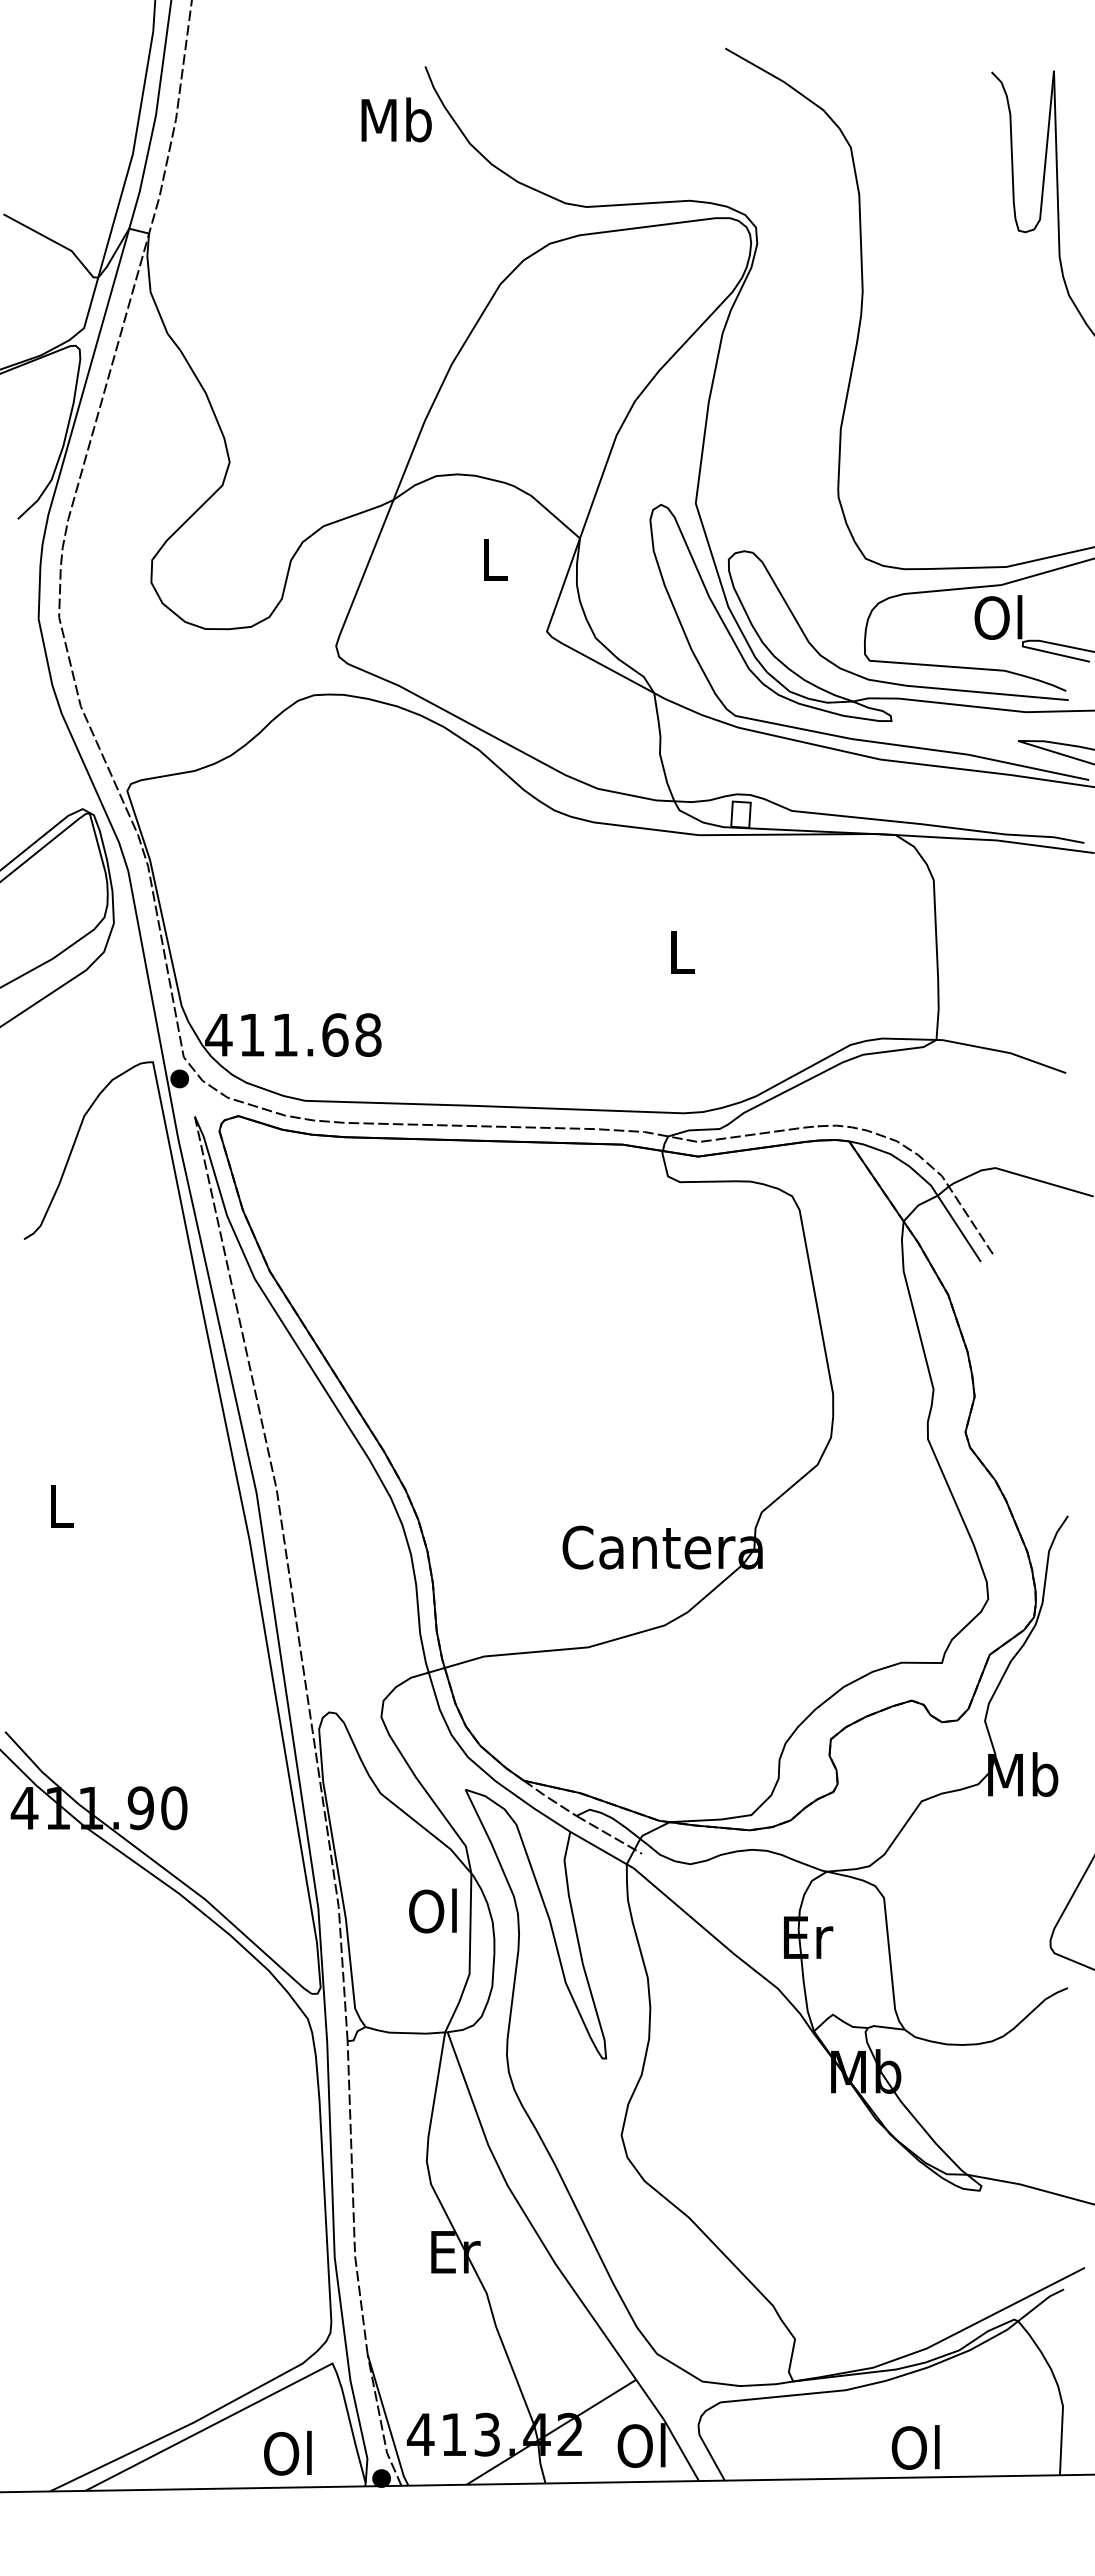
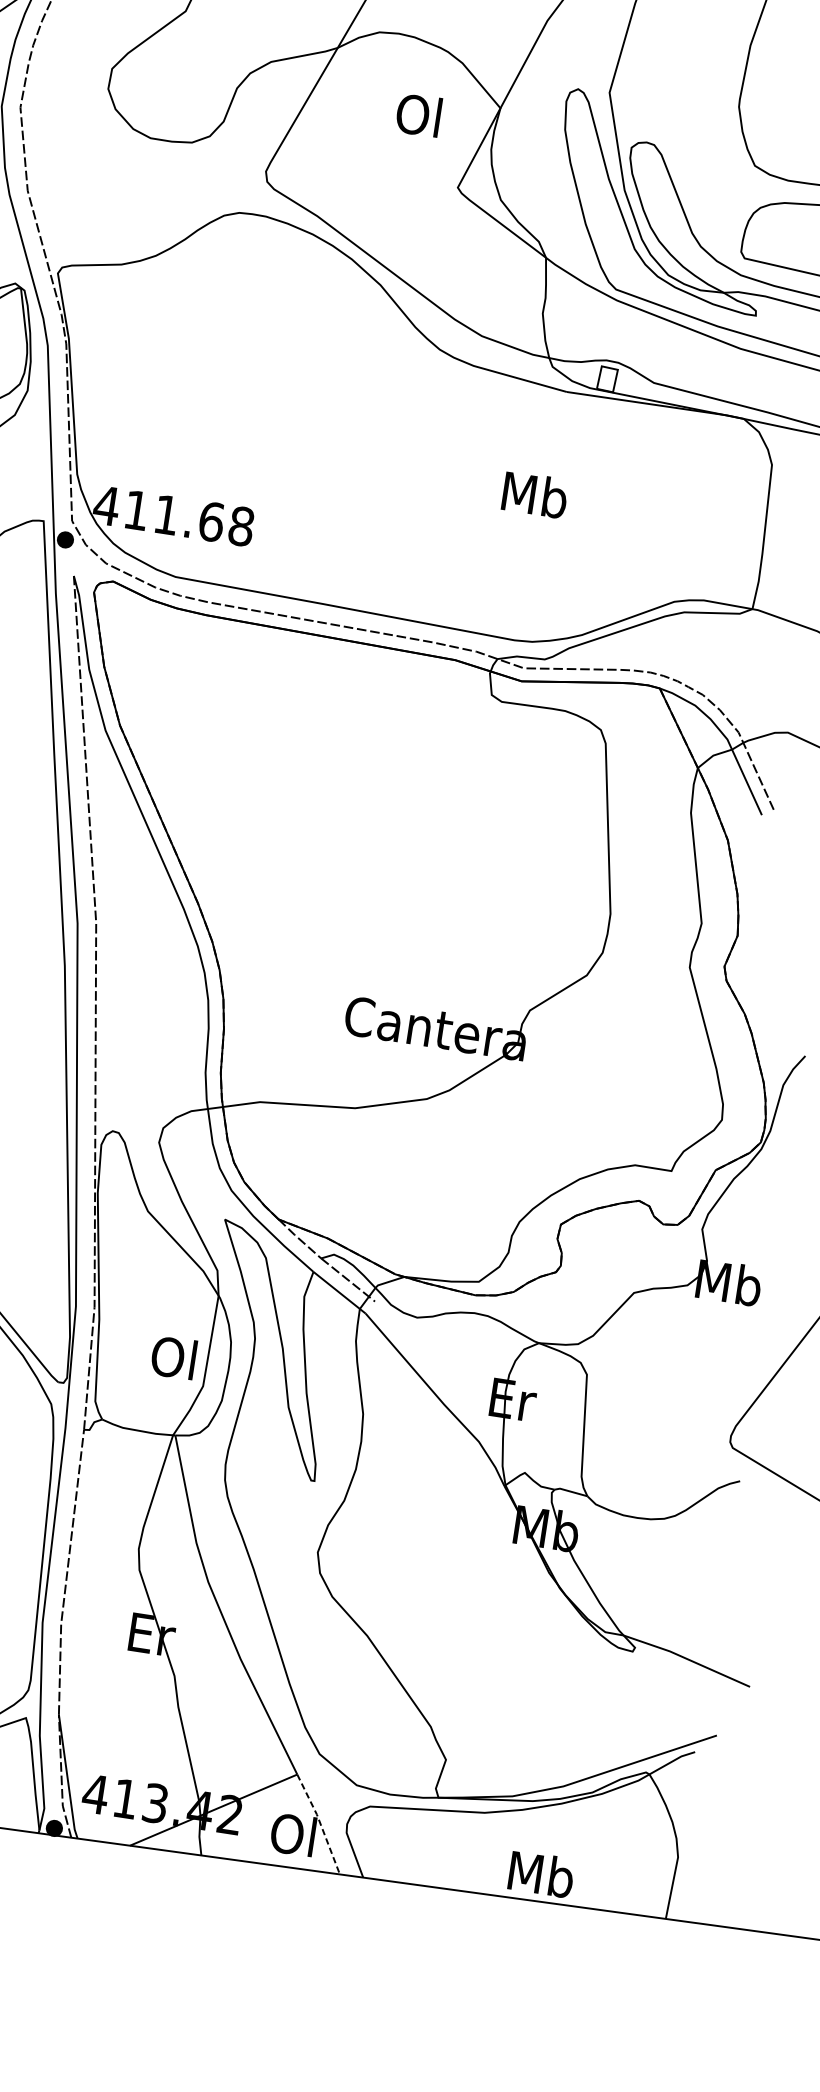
text: (492, 559) -> (418, 115), L -> Ol
text: (681, 951) -> (534, 494), L -> Mb
text: (432, 1910) -> (173, 1357), moved
line: (669, 2429) -> (320, 1823), solid -> dashed
text: (917, 2447) -> (541, 1874), Ol -> Mb

